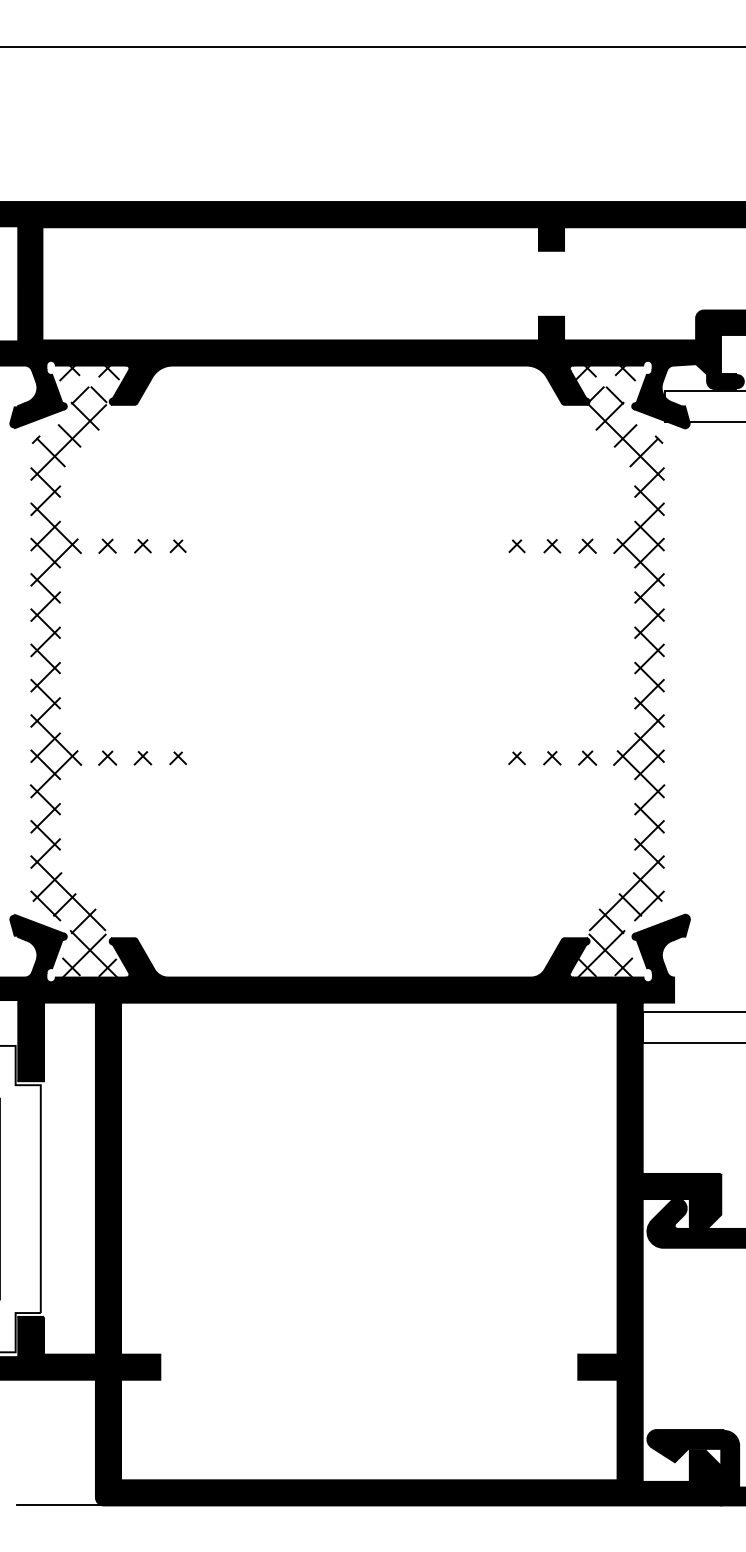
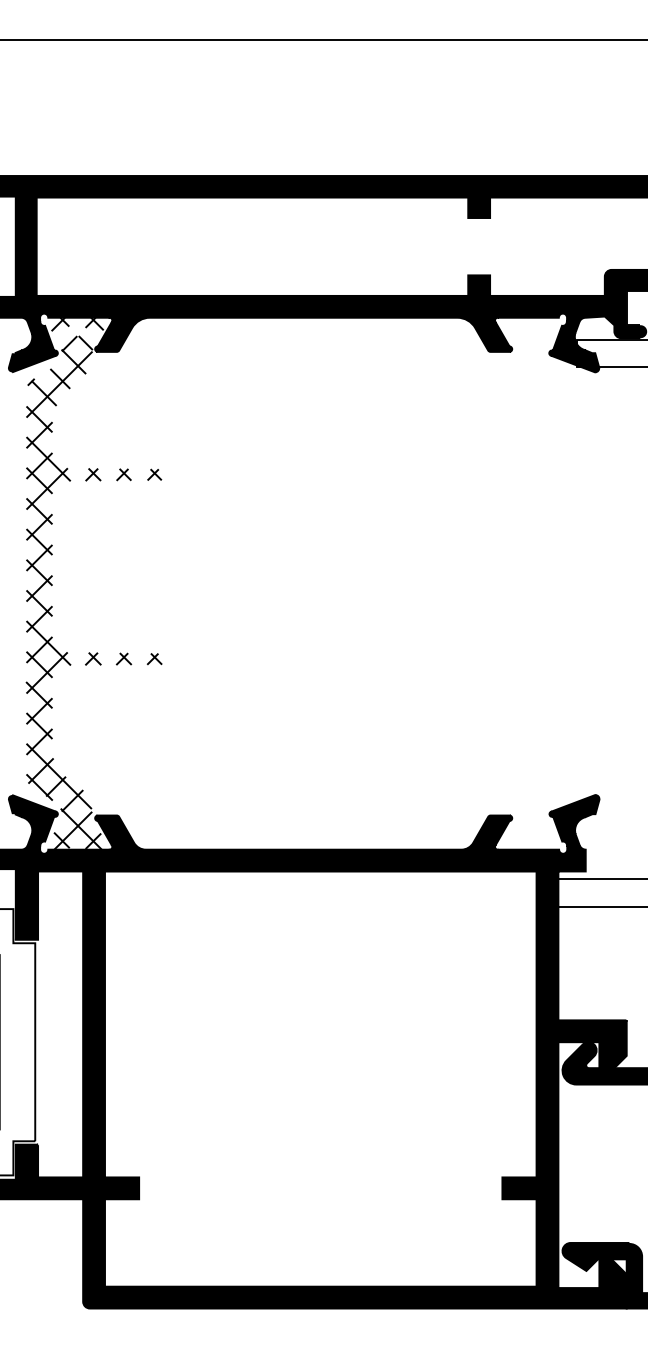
hatch: (586, 671) -> (509, 583), removed
line: (59, 1505) -> (51, 1308), removed

